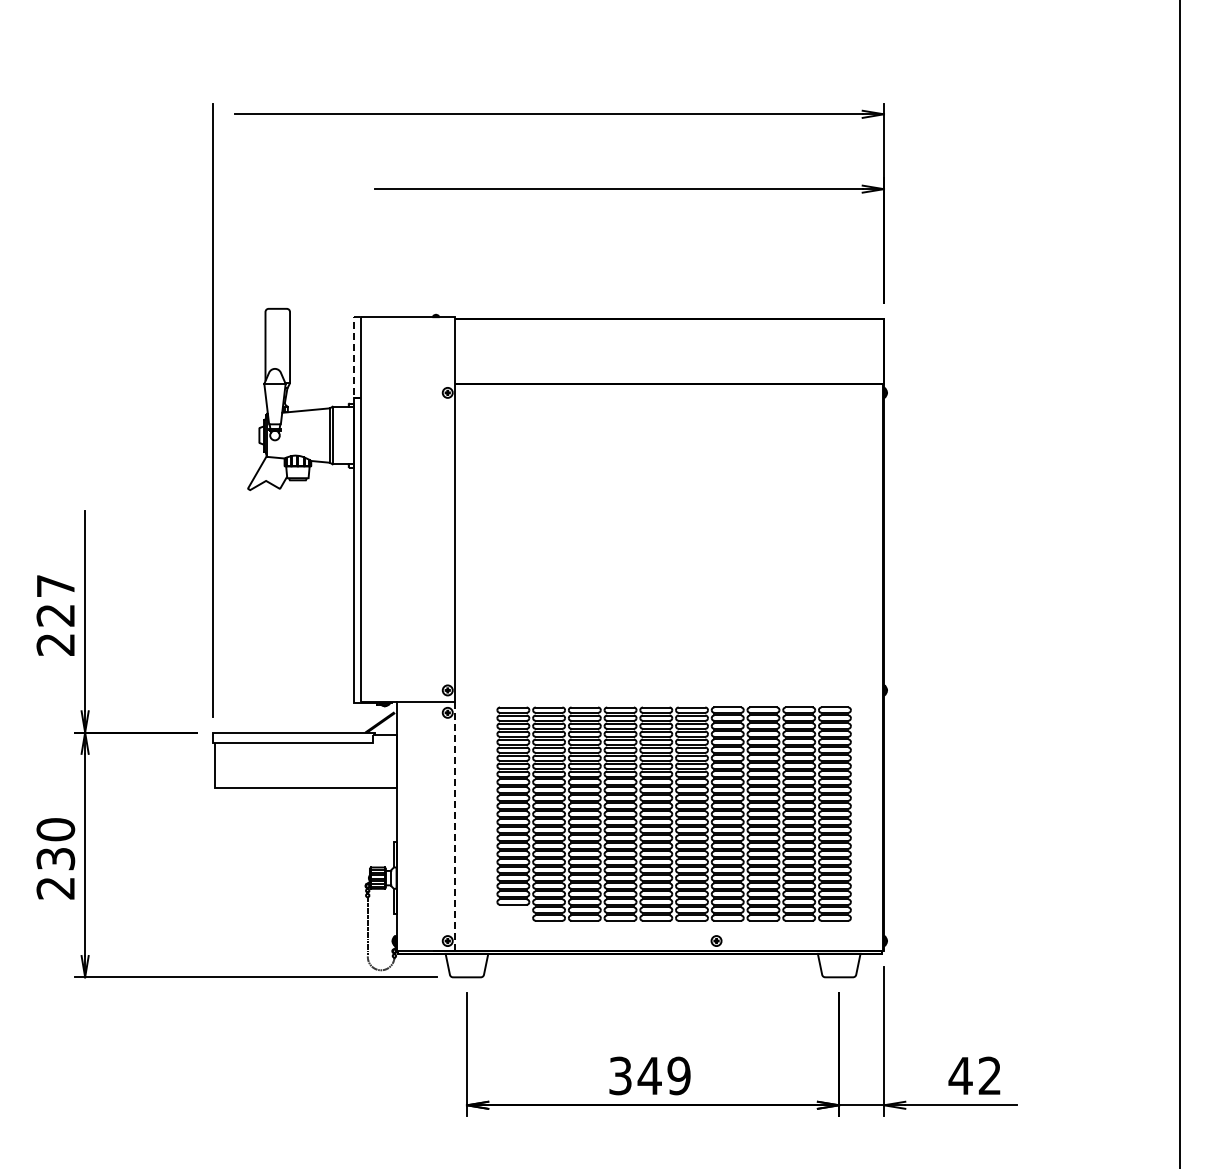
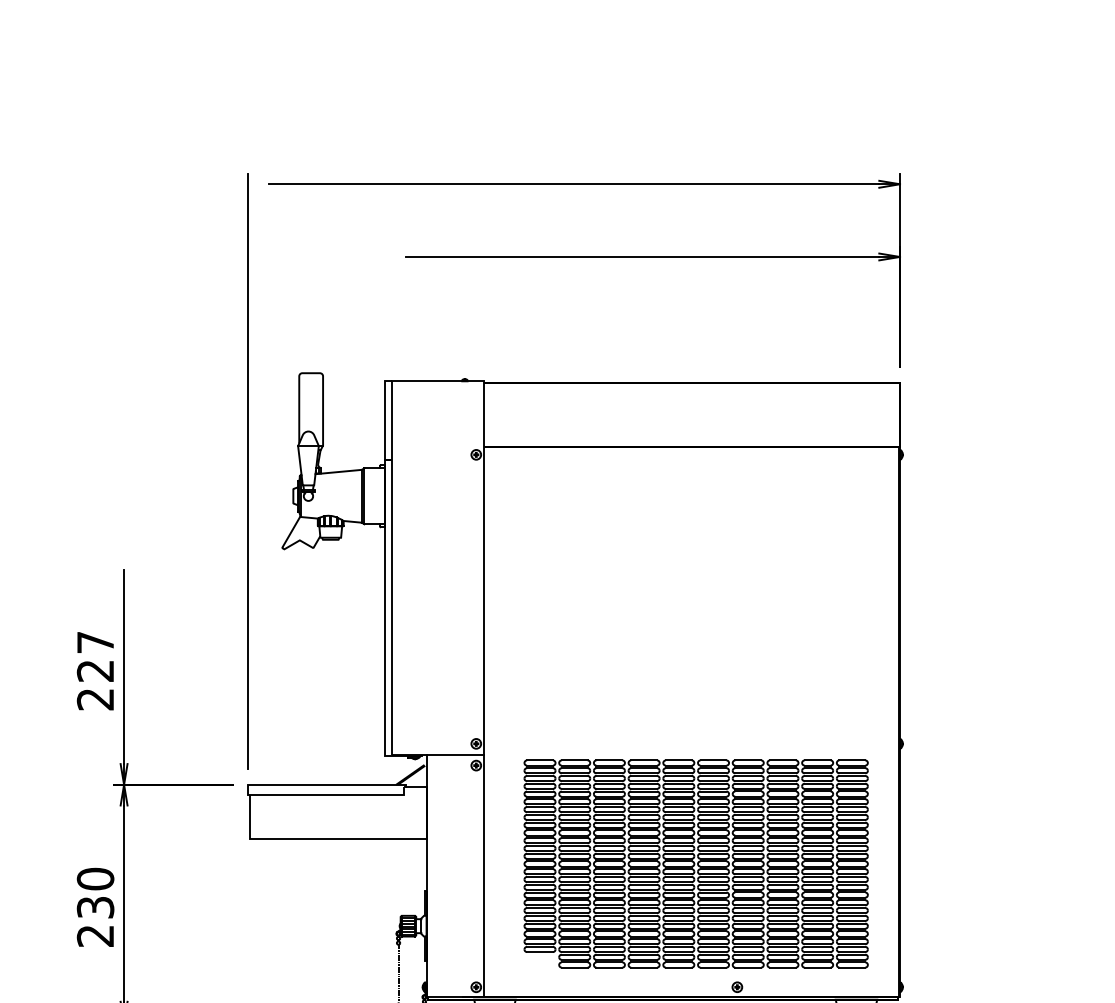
line: (353, 357) -> (384, 420), dashed -> solid
line: (455, 826) -> (483, 876), dashed -> solid

